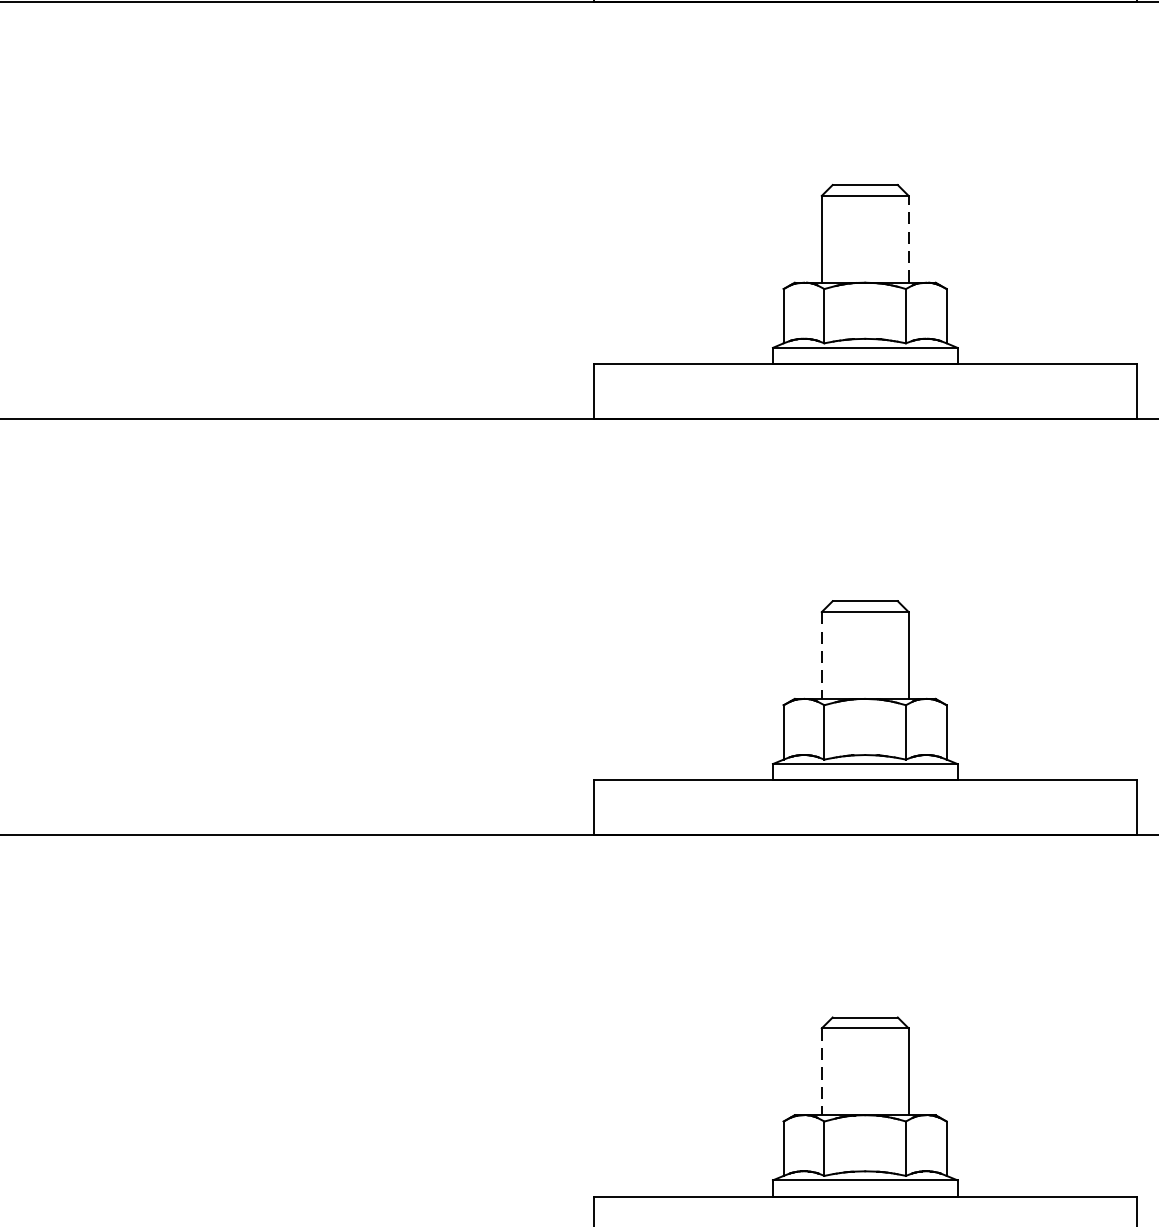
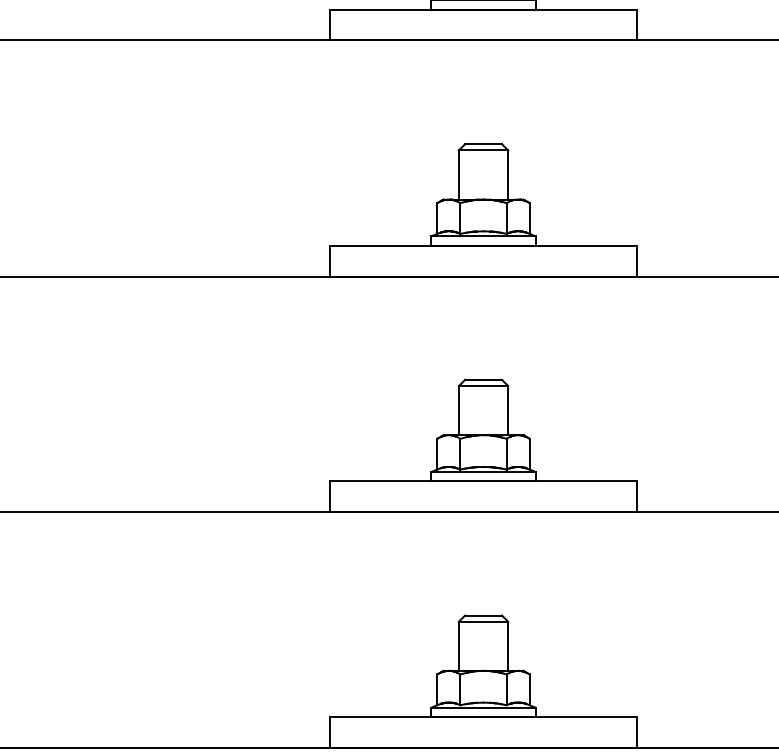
line: (909, 238) -> (508, 174), dashed -> solid
line: (820, 655) -> (458, 410), dashed -> solid
line: (820, 1072) -> (458, 646), dashed -> solid

